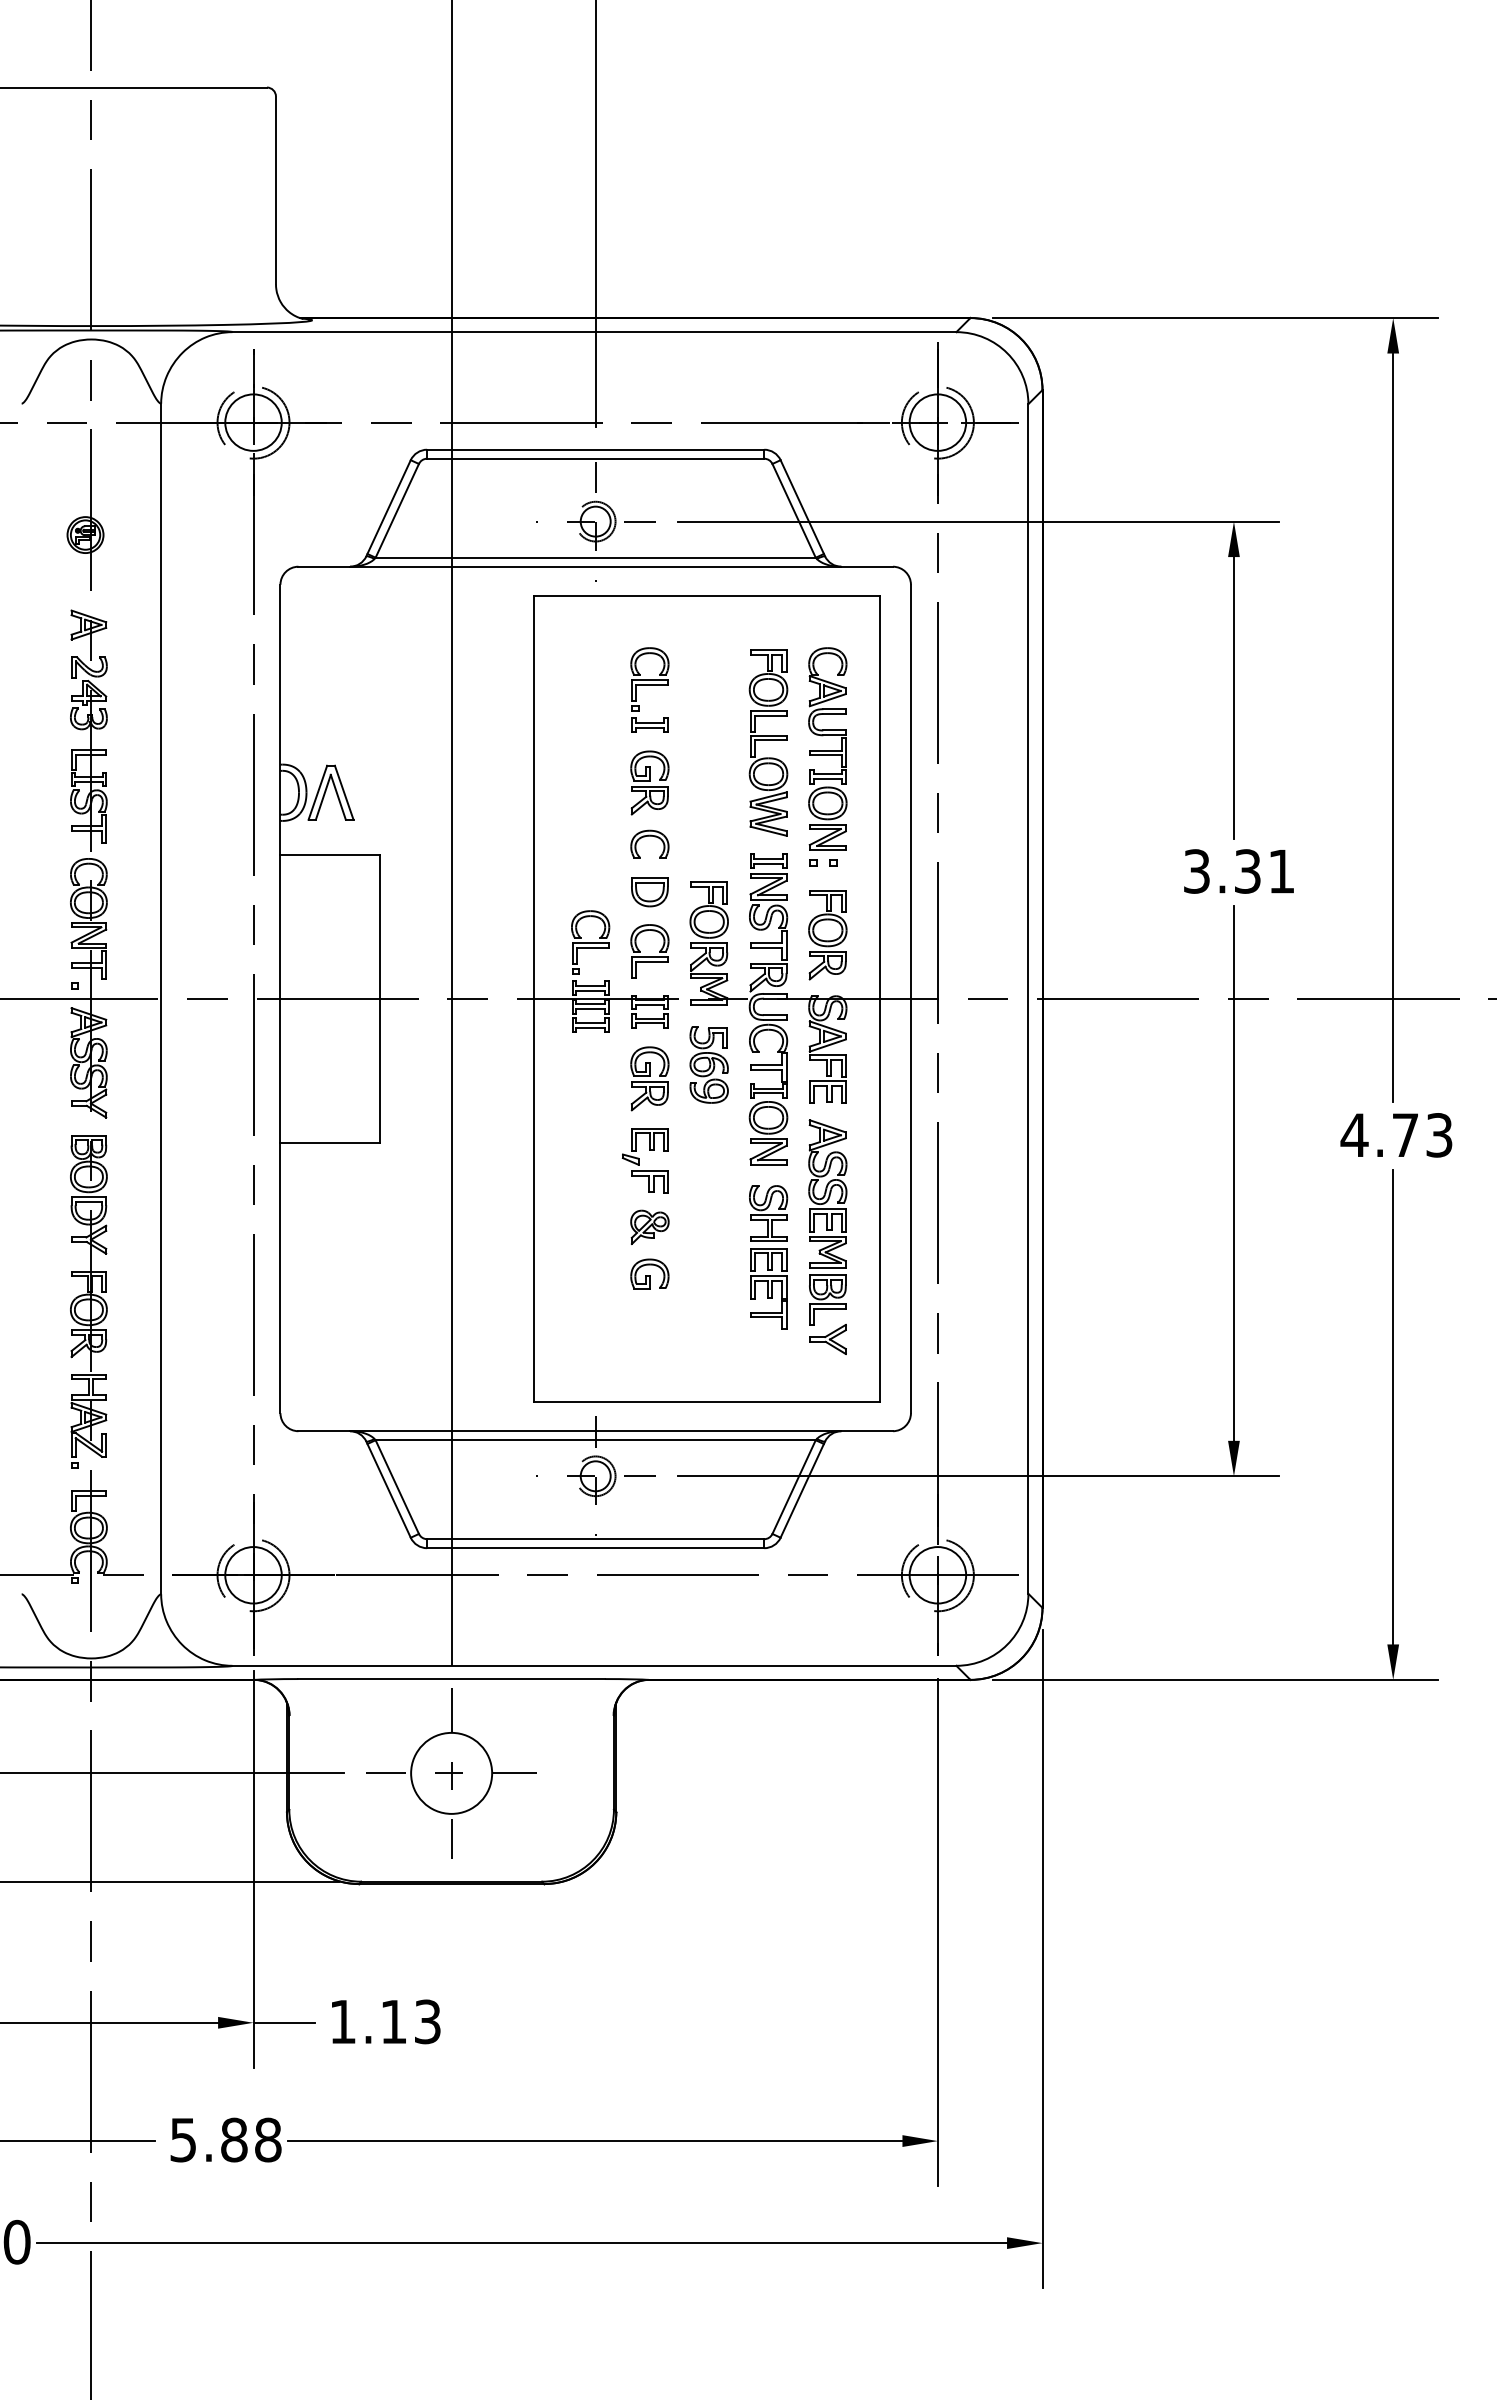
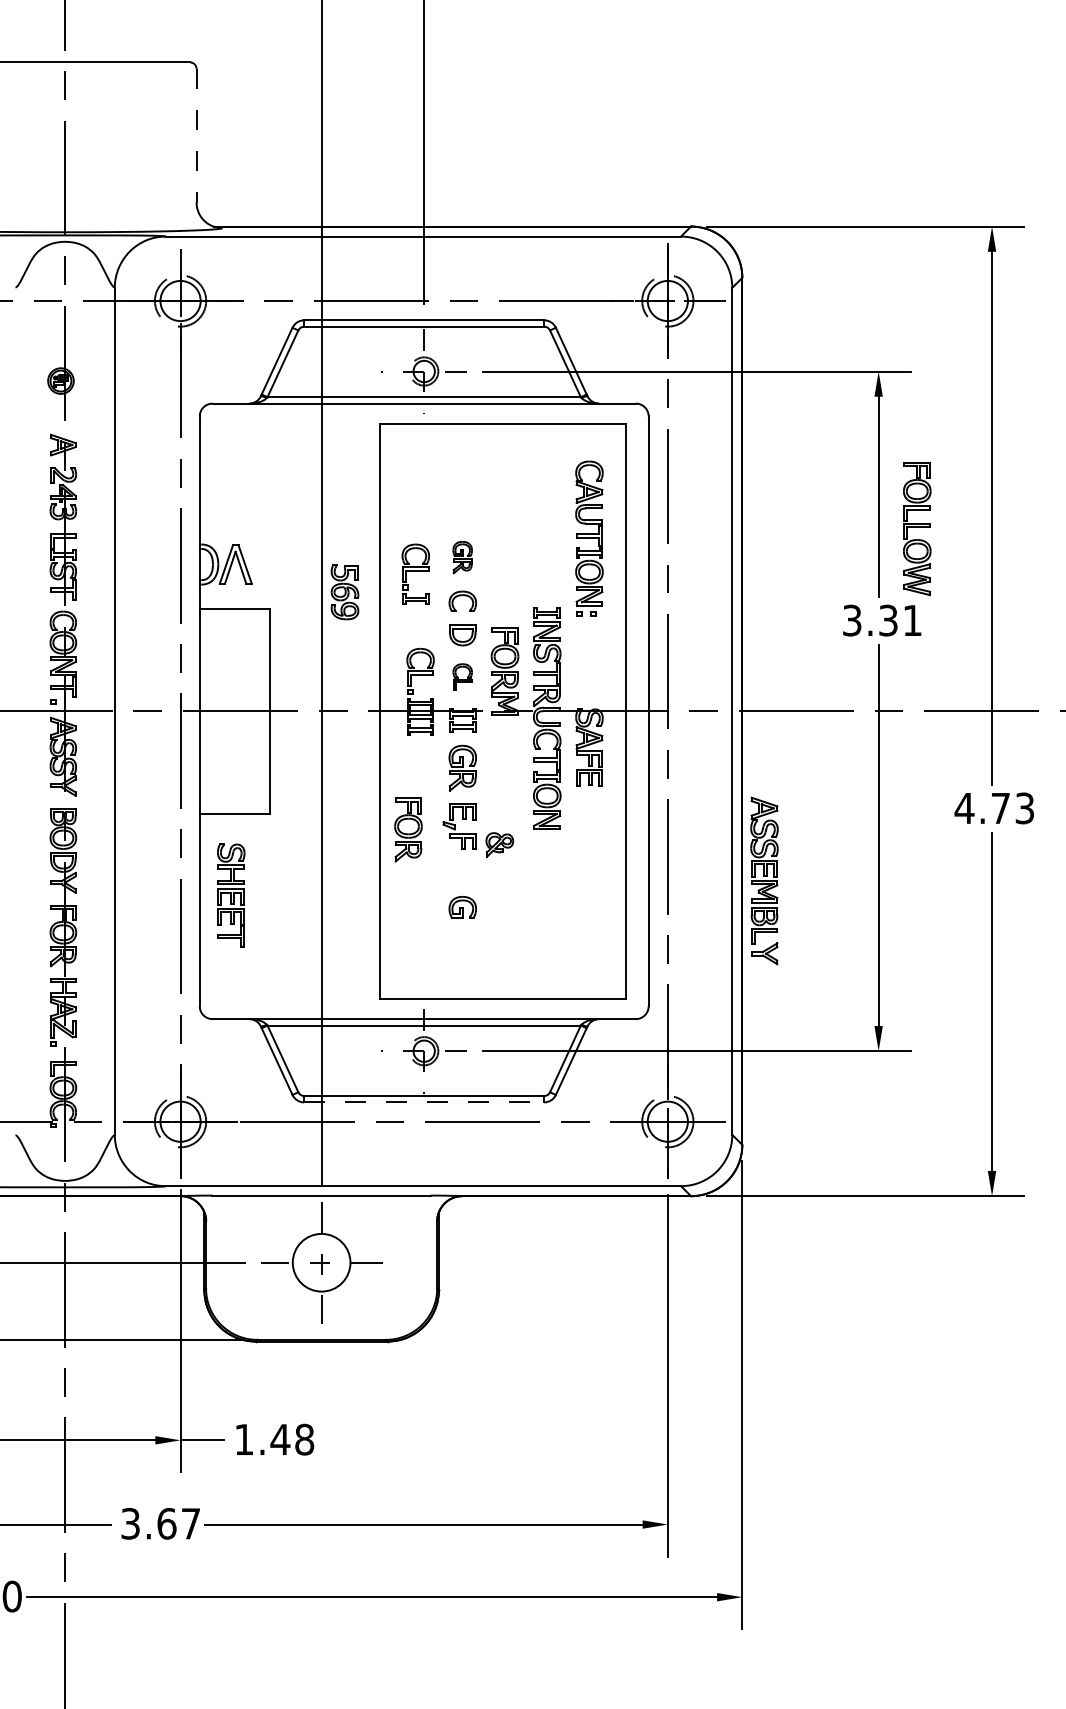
line: (275, 190) -> (196, 135), solid -> dashed
part: (649, 688) -> (415, 573), moved
part: (768, 743) -> (917, 529), moved
part: (649, 782) -> (462, 557), size x0.7
part: (827, 934) -> (408, 829), moved
part: (649, 949) -> (462, 676), size x0.7
part: (708, 1065) -> (344, 592), moved
part: (649, 1226) -> (499, 844), moved
part: (827, 1236) -> (764, 880), moved
part: (768, 1257) -> (231, 895), moved
line: (596, 1548) -> (424, 1102), solid -> dashed
text: (410, 2021) -> (292, 1439), 1.13 -> 1.48
text: (226, 2139) -> (161, 1523), 5.88 -> 3.67

